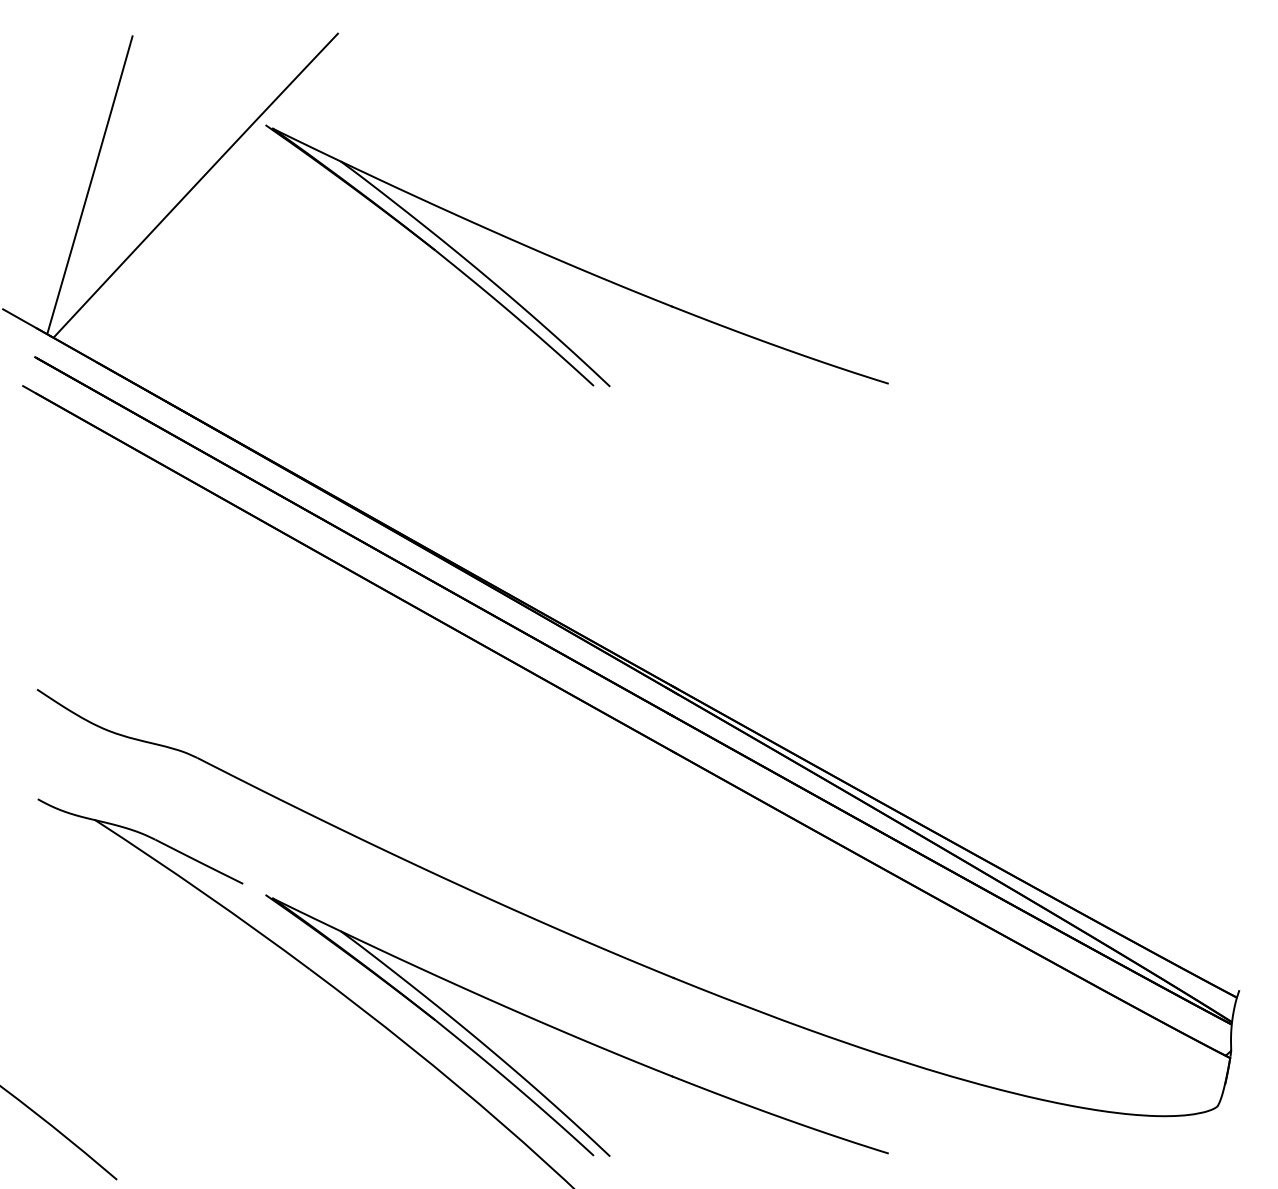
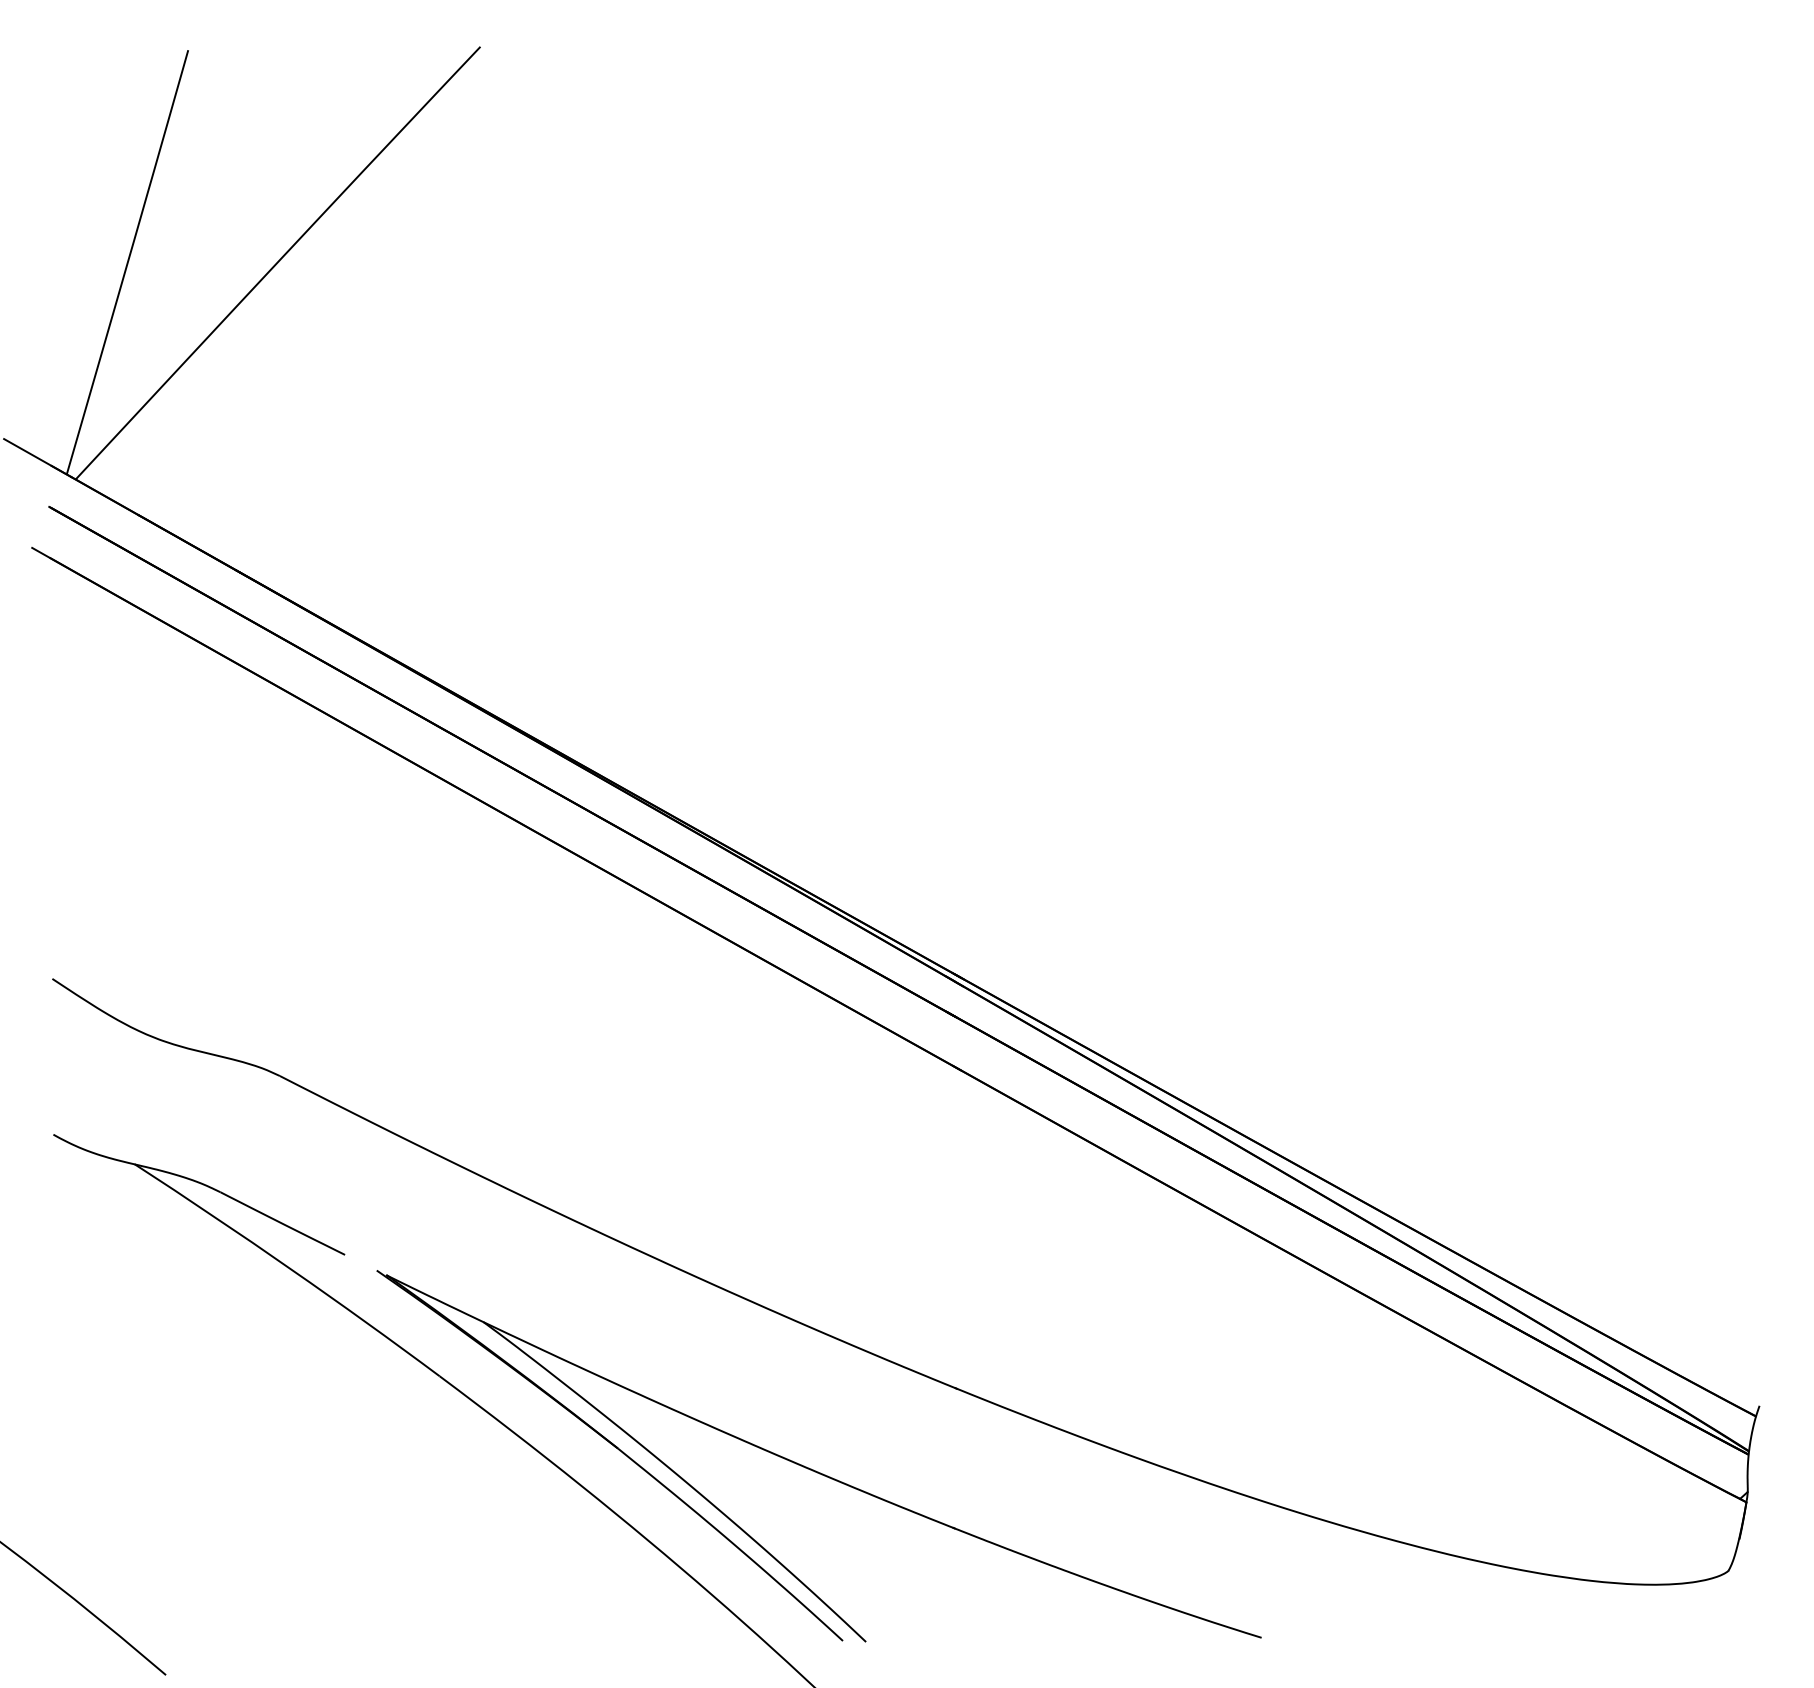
part: (571, 264) -> (811, 375), removed

